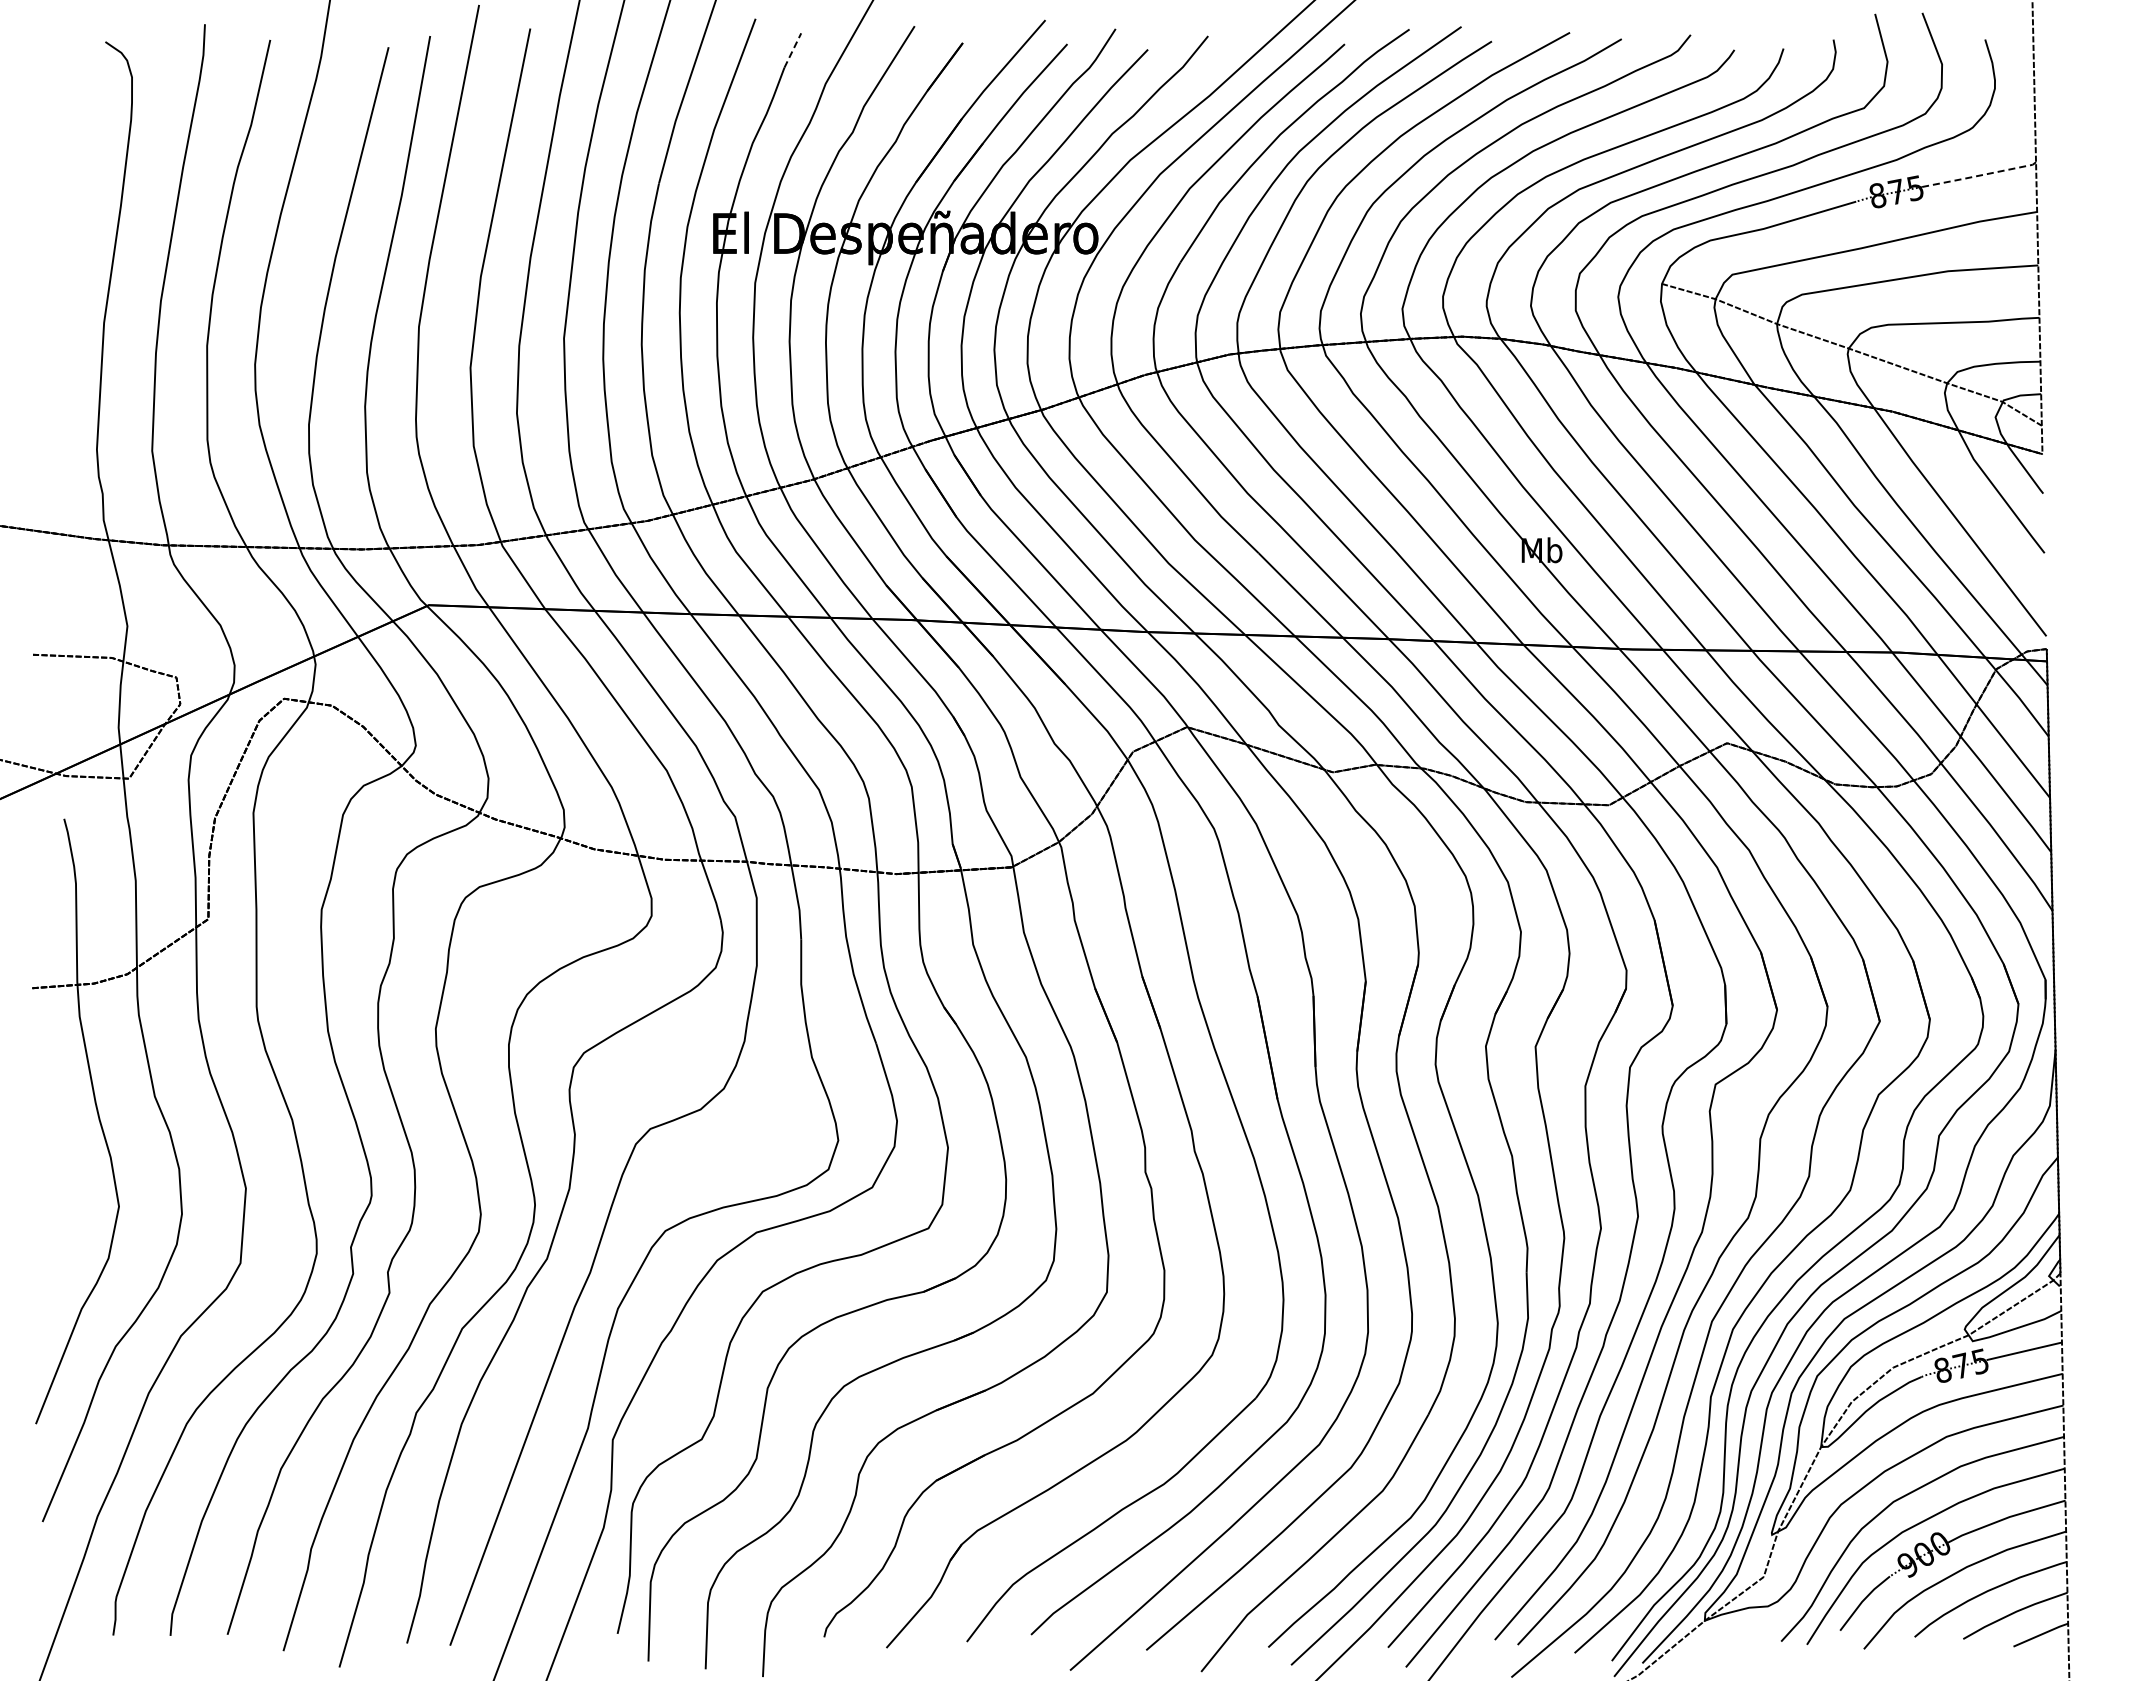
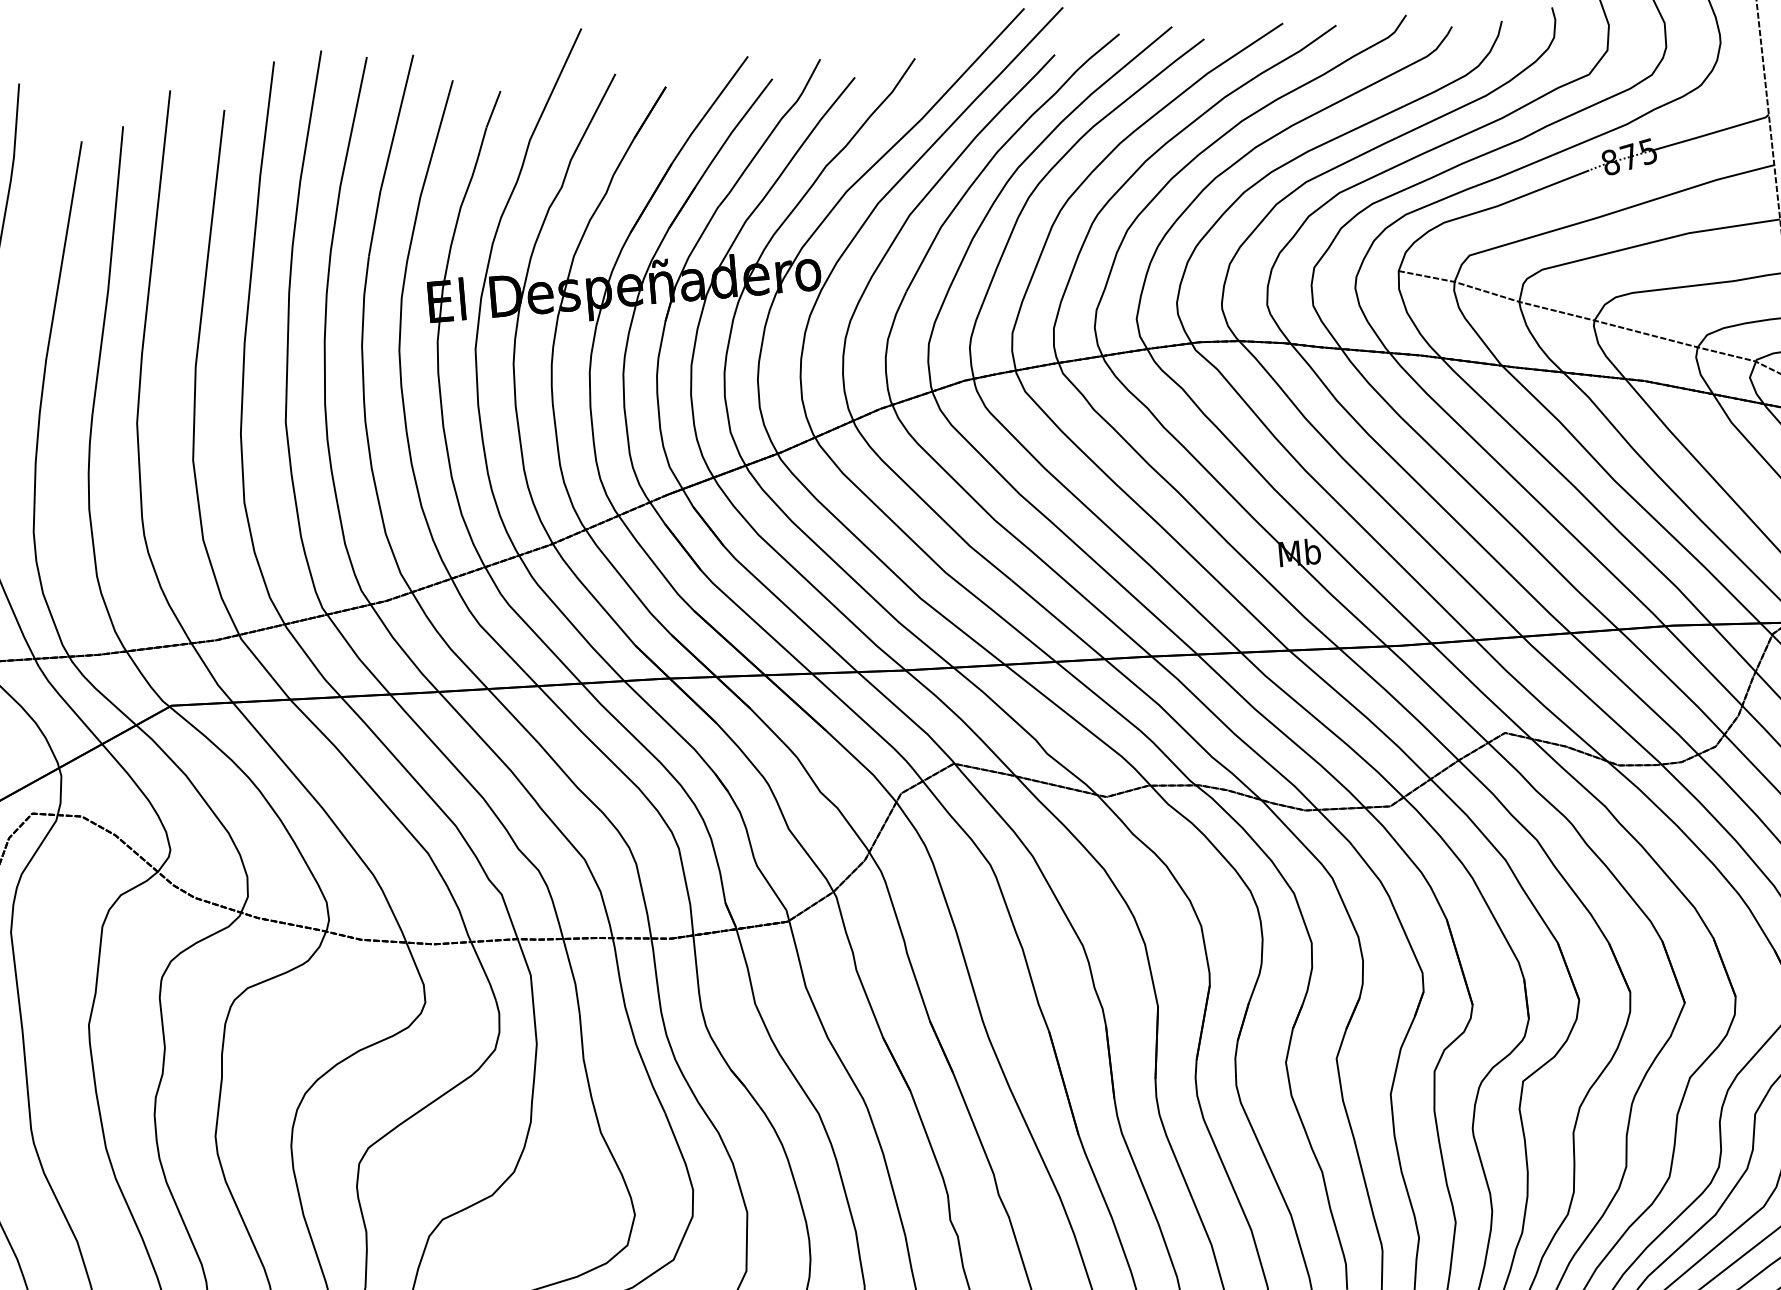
line: (793, 50) -> (494, 109), dashed -> solid
line: (1979, 175) -> (1712, 133), dashed -> solid

